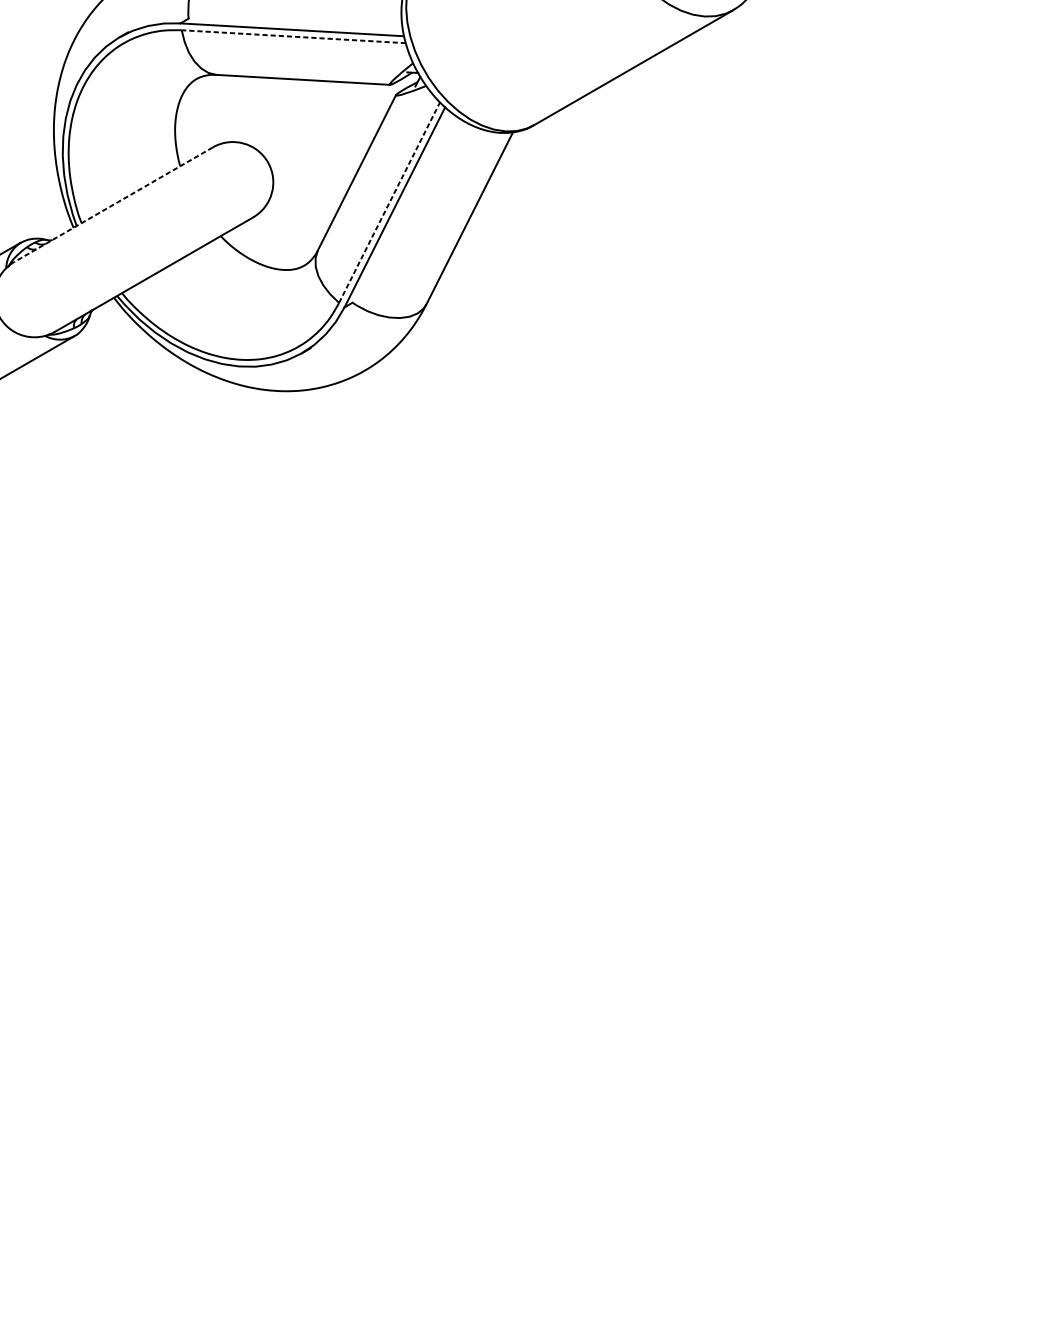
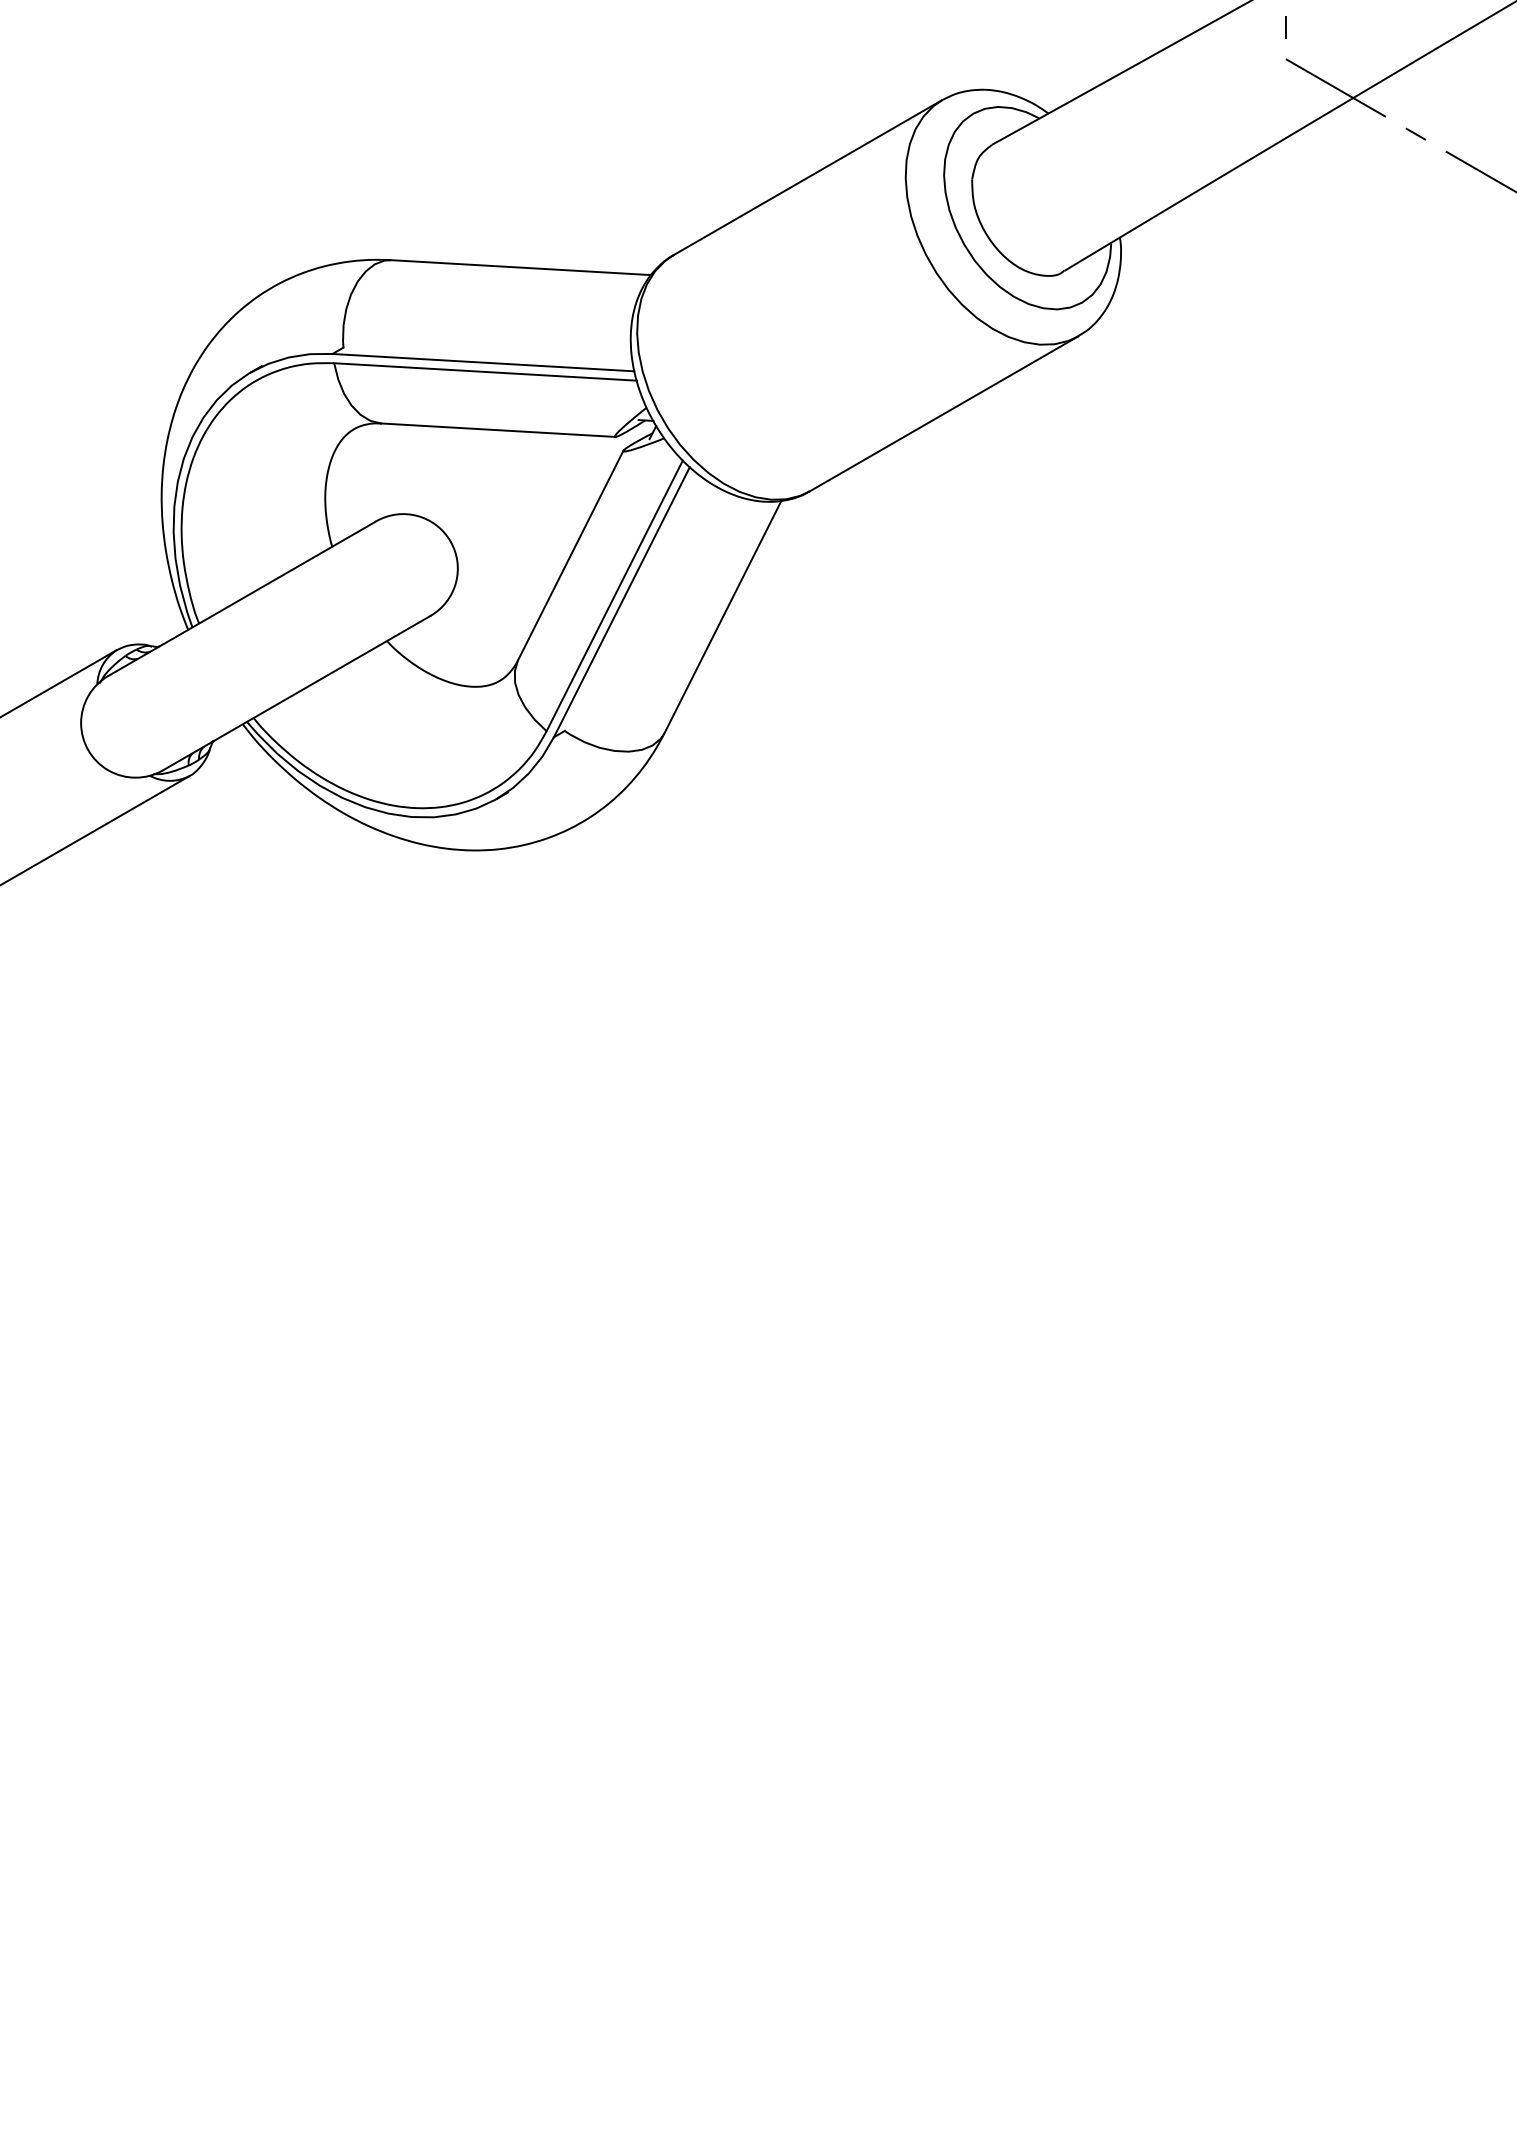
line: (293, 36) -> (485, 371), dashed -> solid
line: (389, 202) -> (614, 595), dashed -> solid
line: (113, 204) -> (242, 598), dashed -> solid

